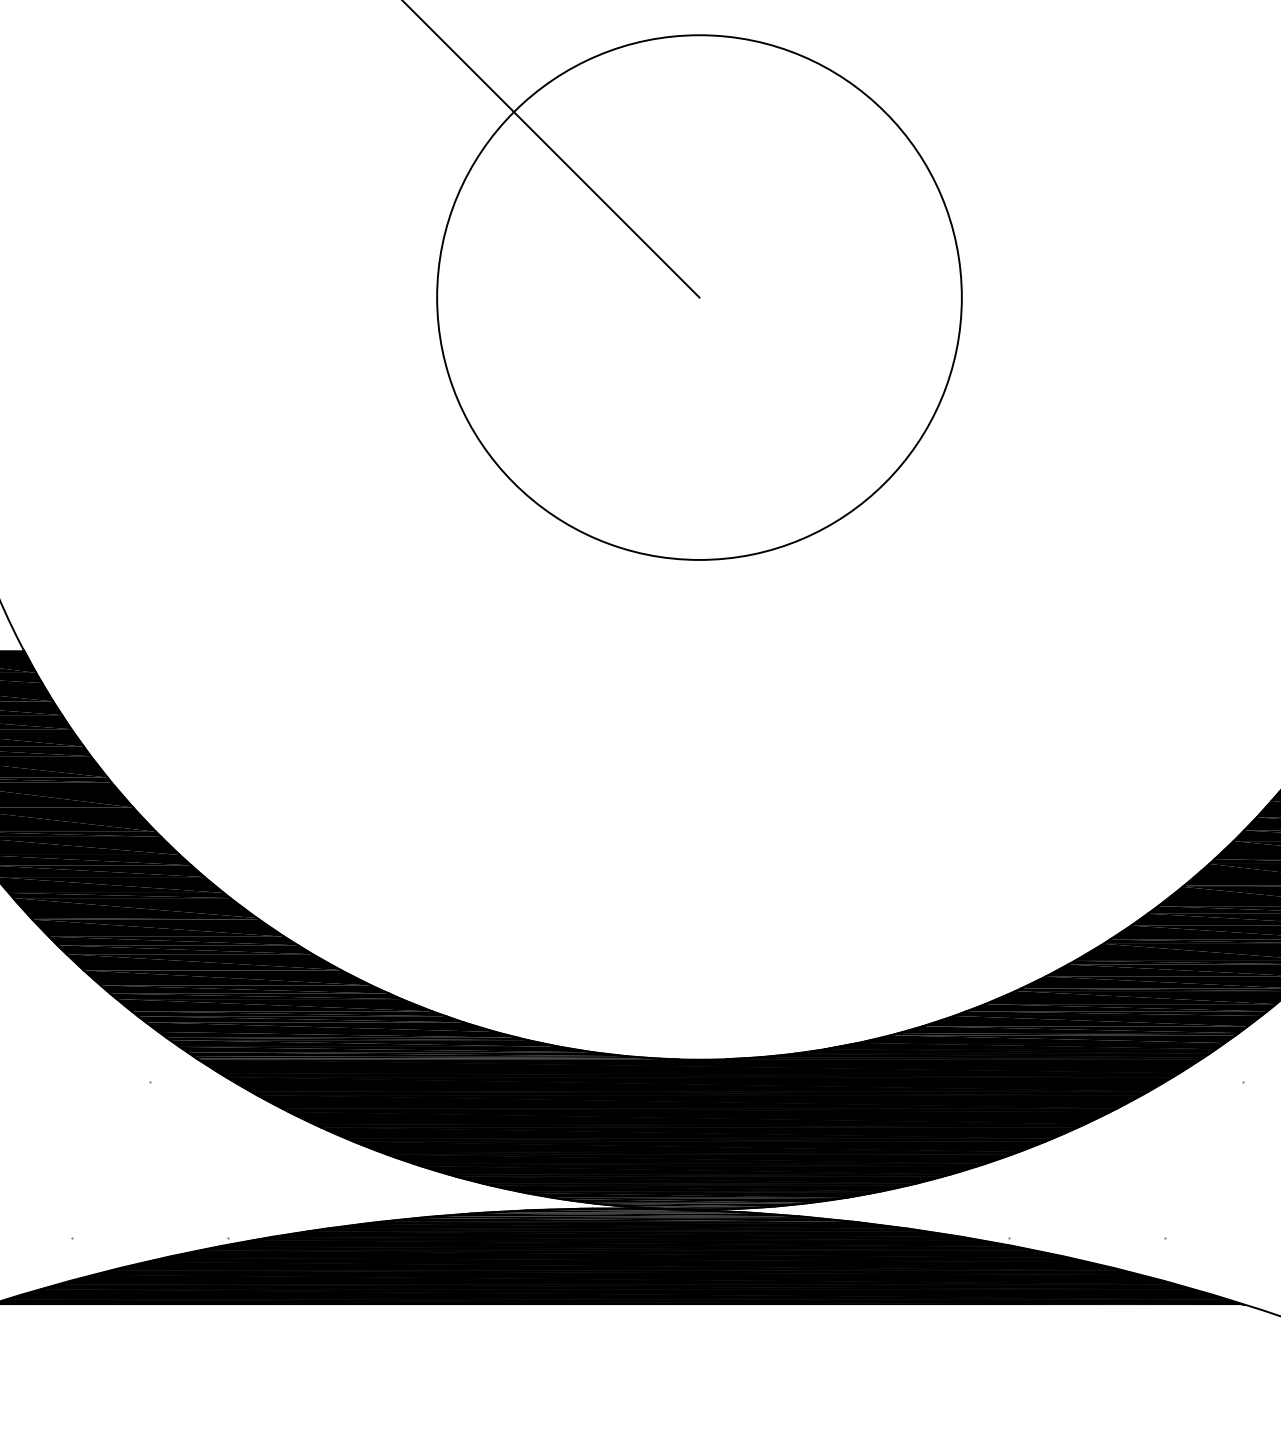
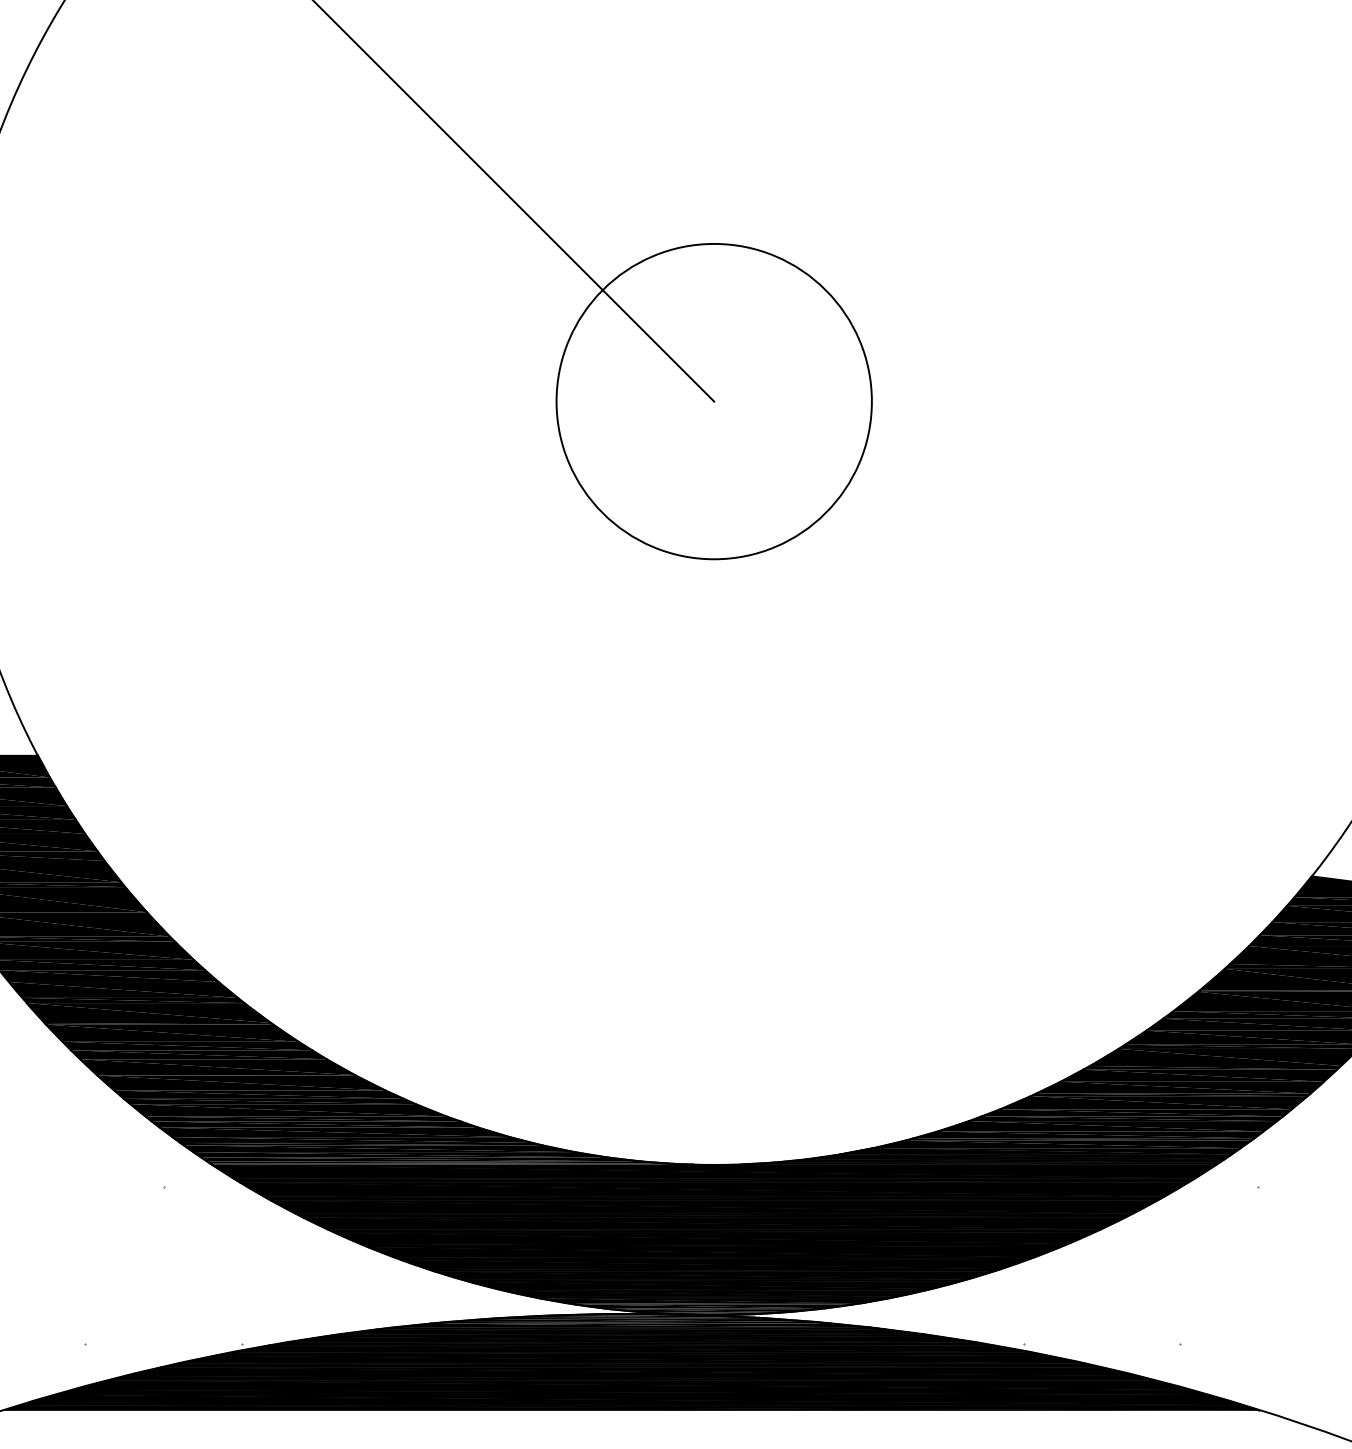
circle: (699, 297) -> (714, 401), size x0.6

